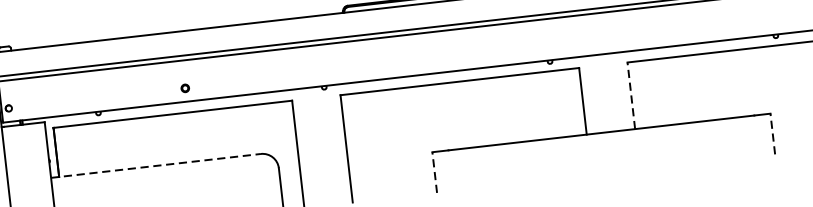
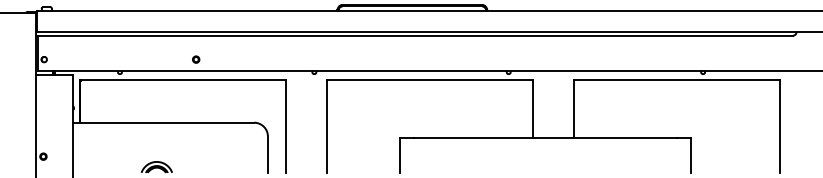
line: (631, 96) -> (574, 109), dashed -> solid
line: (772, 134) -> (690, 155), dashed -> solid
line: (156, 165) -> (164, 122), dashed -> solid
line: (434, 172) -> (399, 155), dashed -> solid

